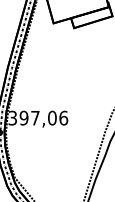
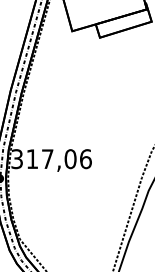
text: (24, 118) -> (32, 159), 397,06 -> 317,06

